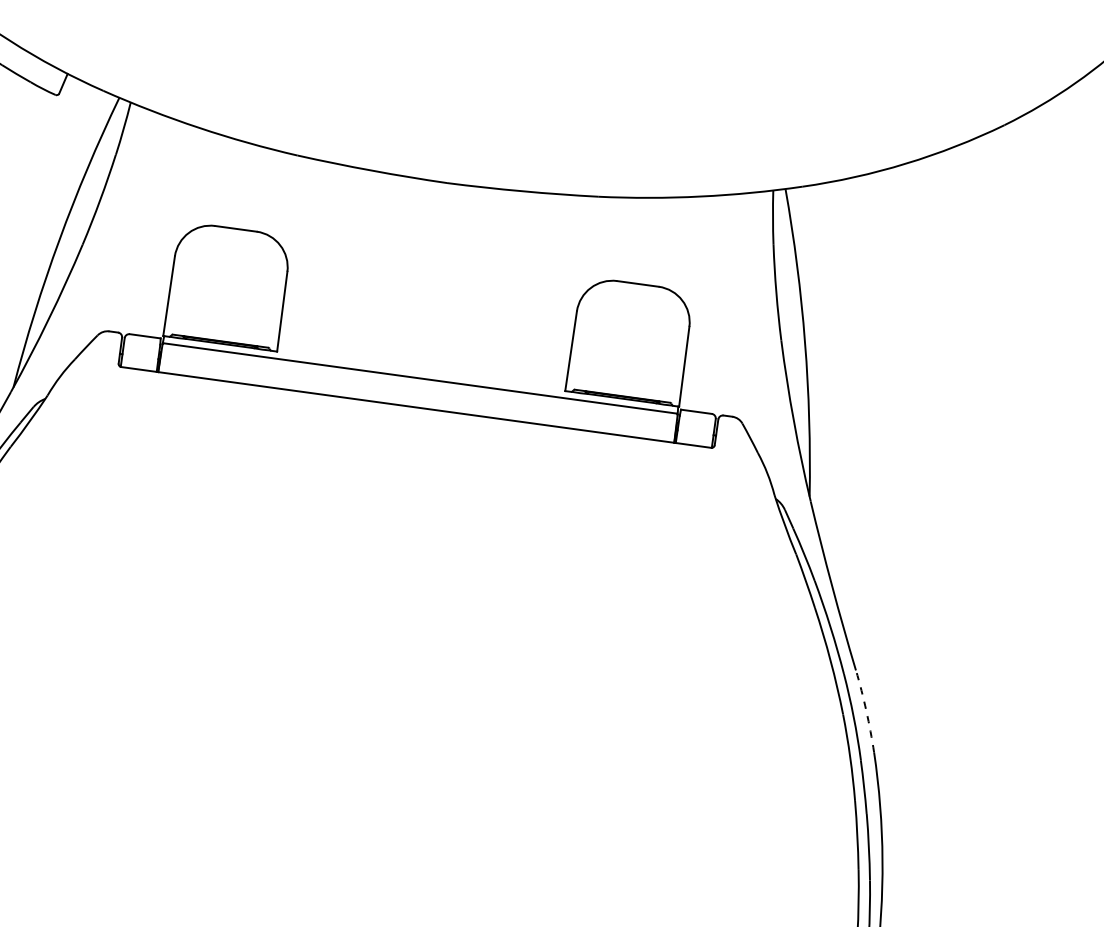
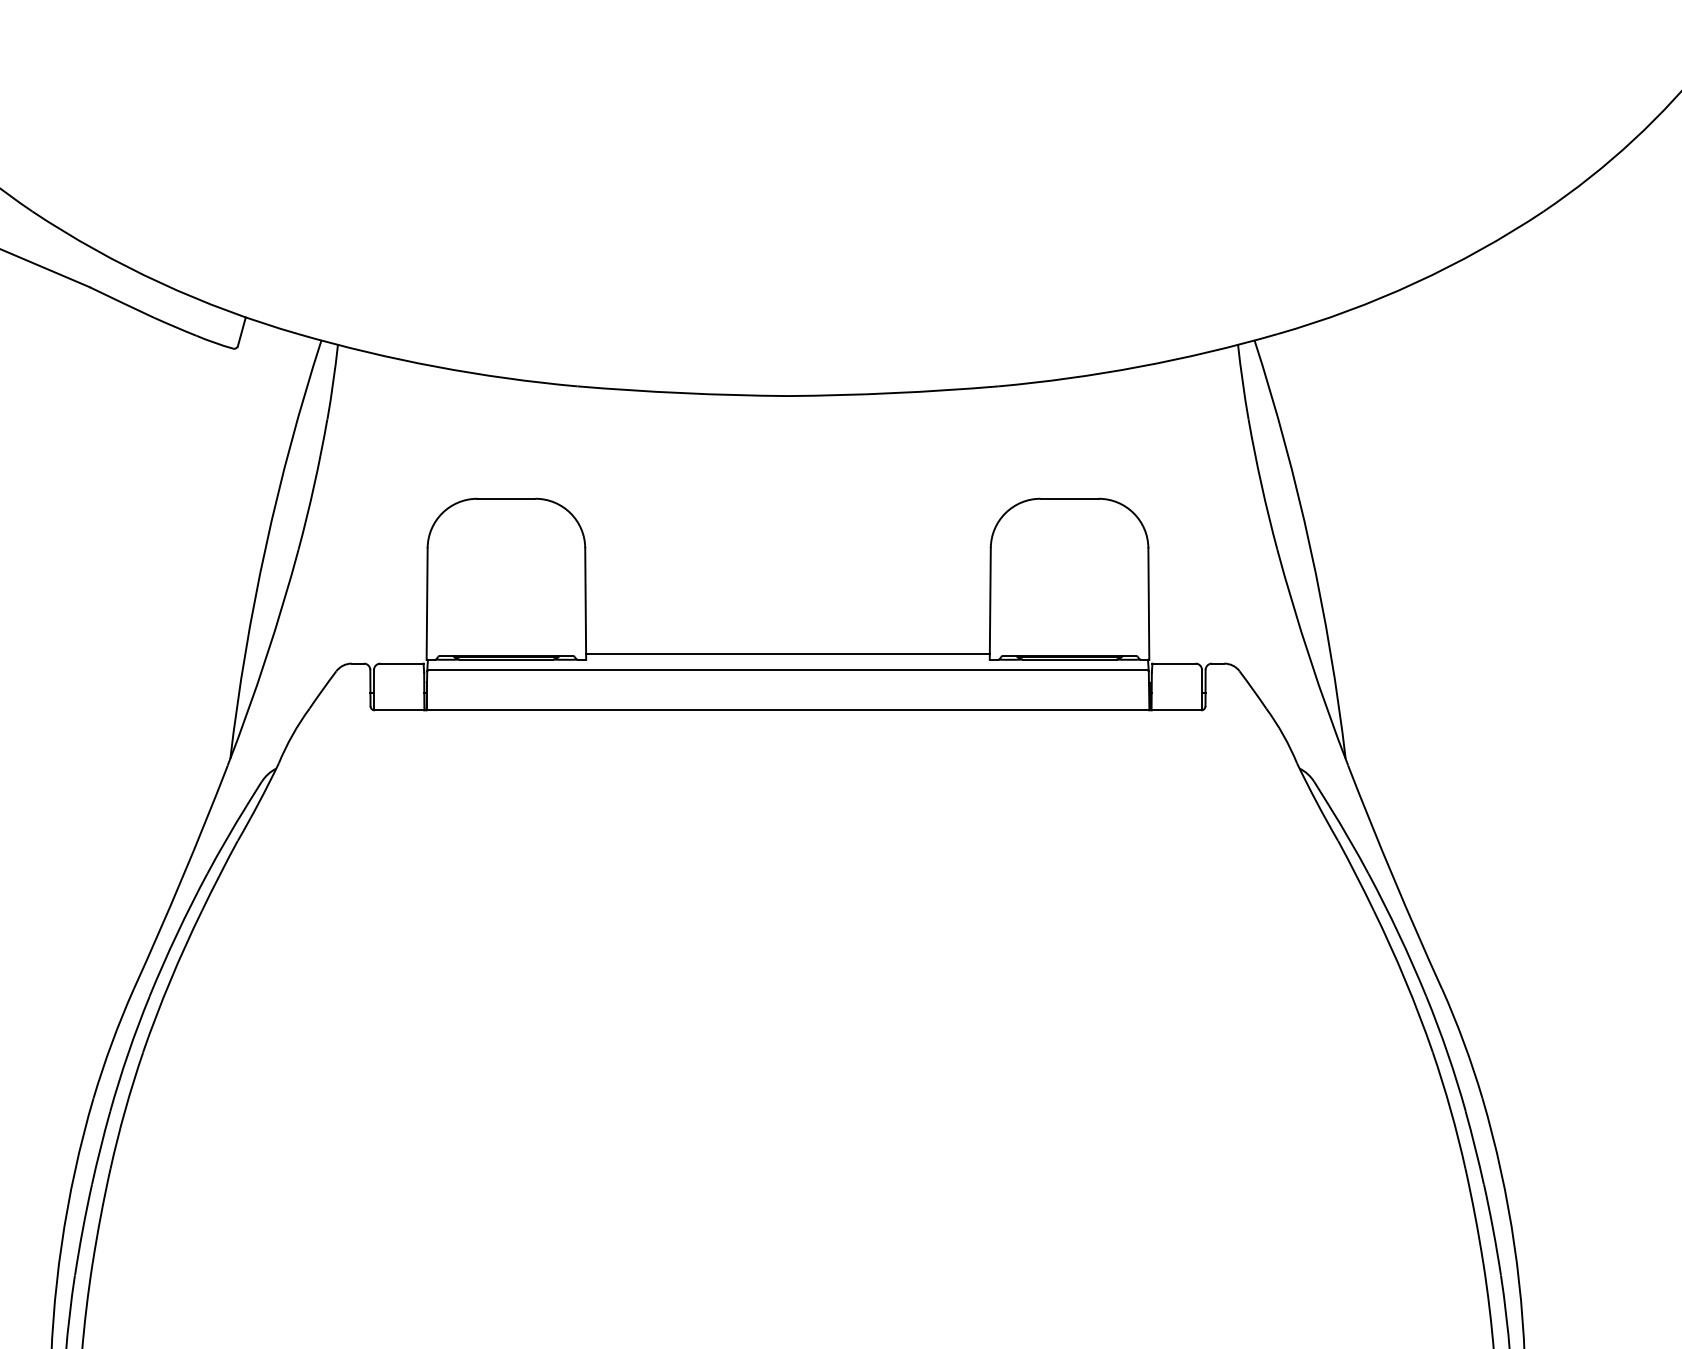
line: (421, 367) -> (787, 654), added
arc: (866, 711) -> (1464, 1043), dashed -> solid

